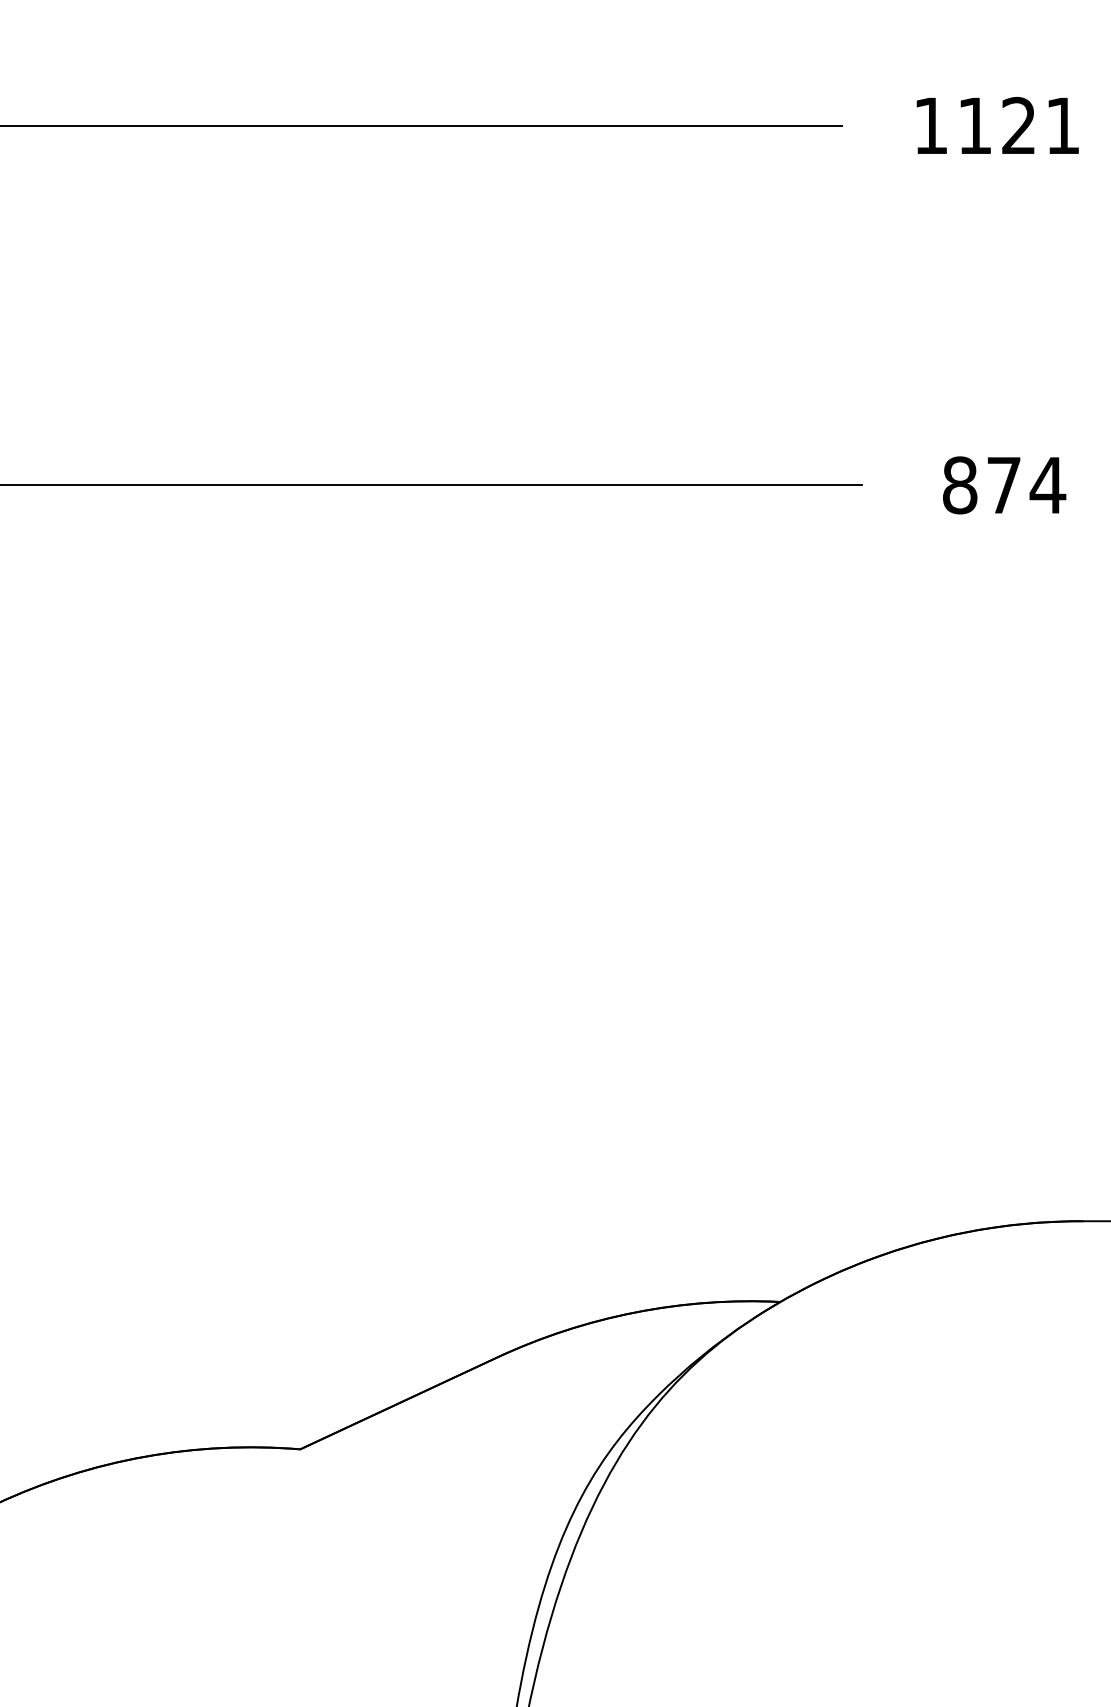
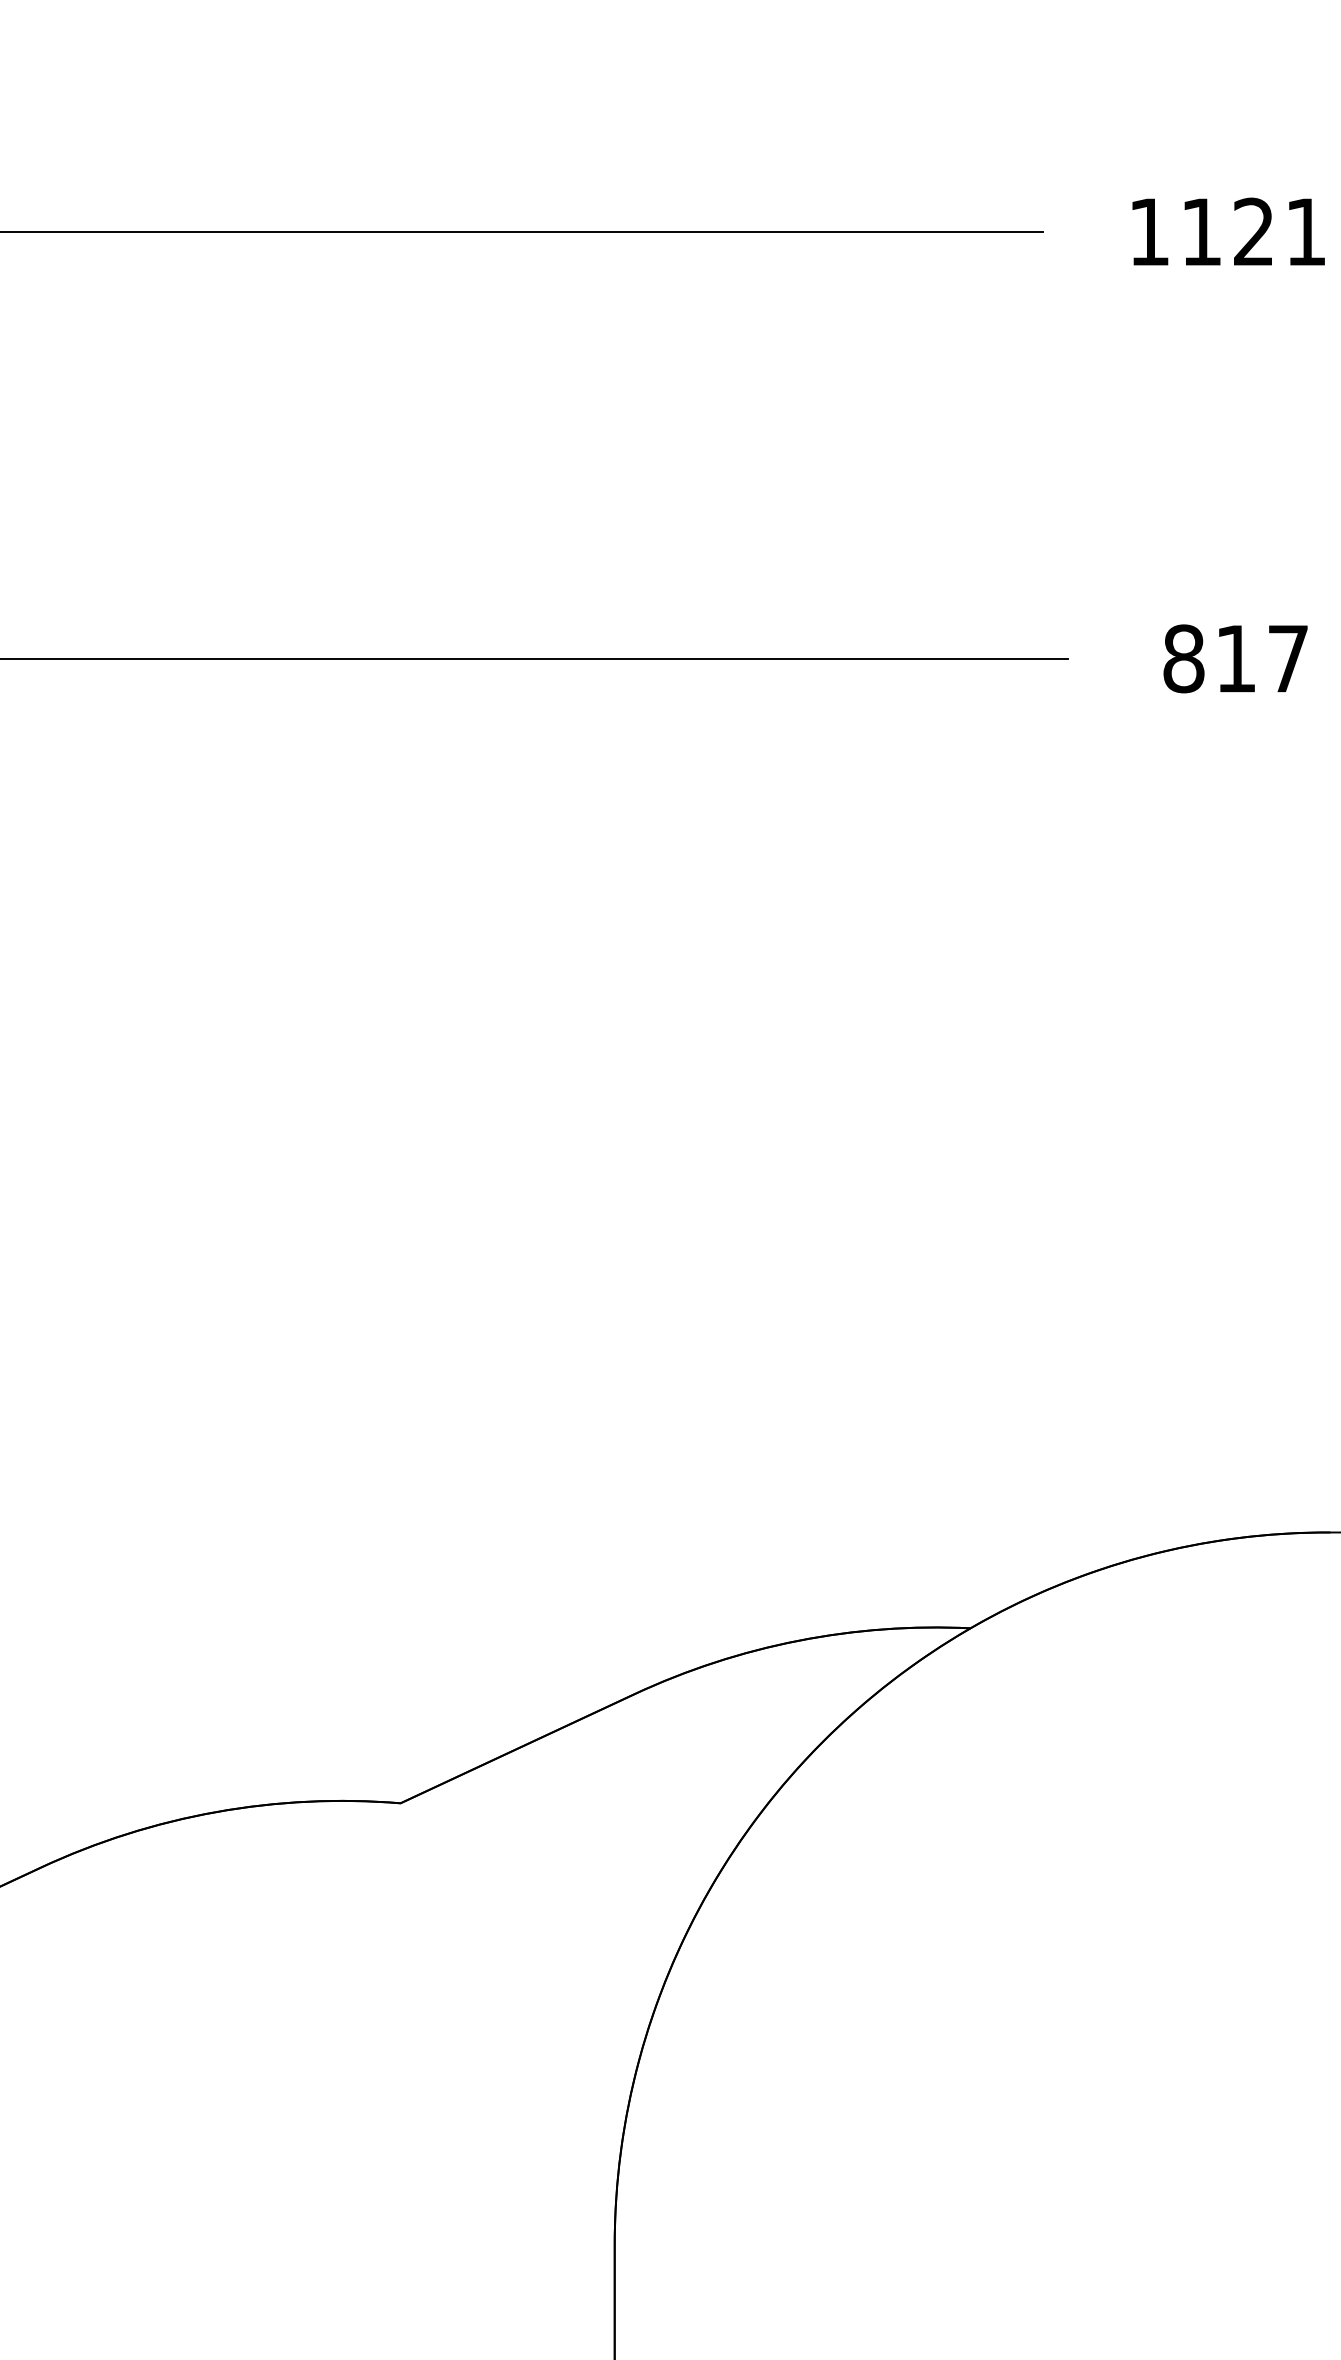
text: (1027, 485) -> (1263, 658), 874 -> 817

